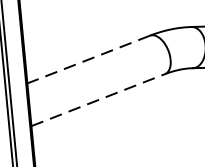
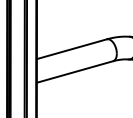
line: (88, 60) -> (71, 49), dashed -> solid
line: (97, 101) -> (74, 72), dashed -> solid

